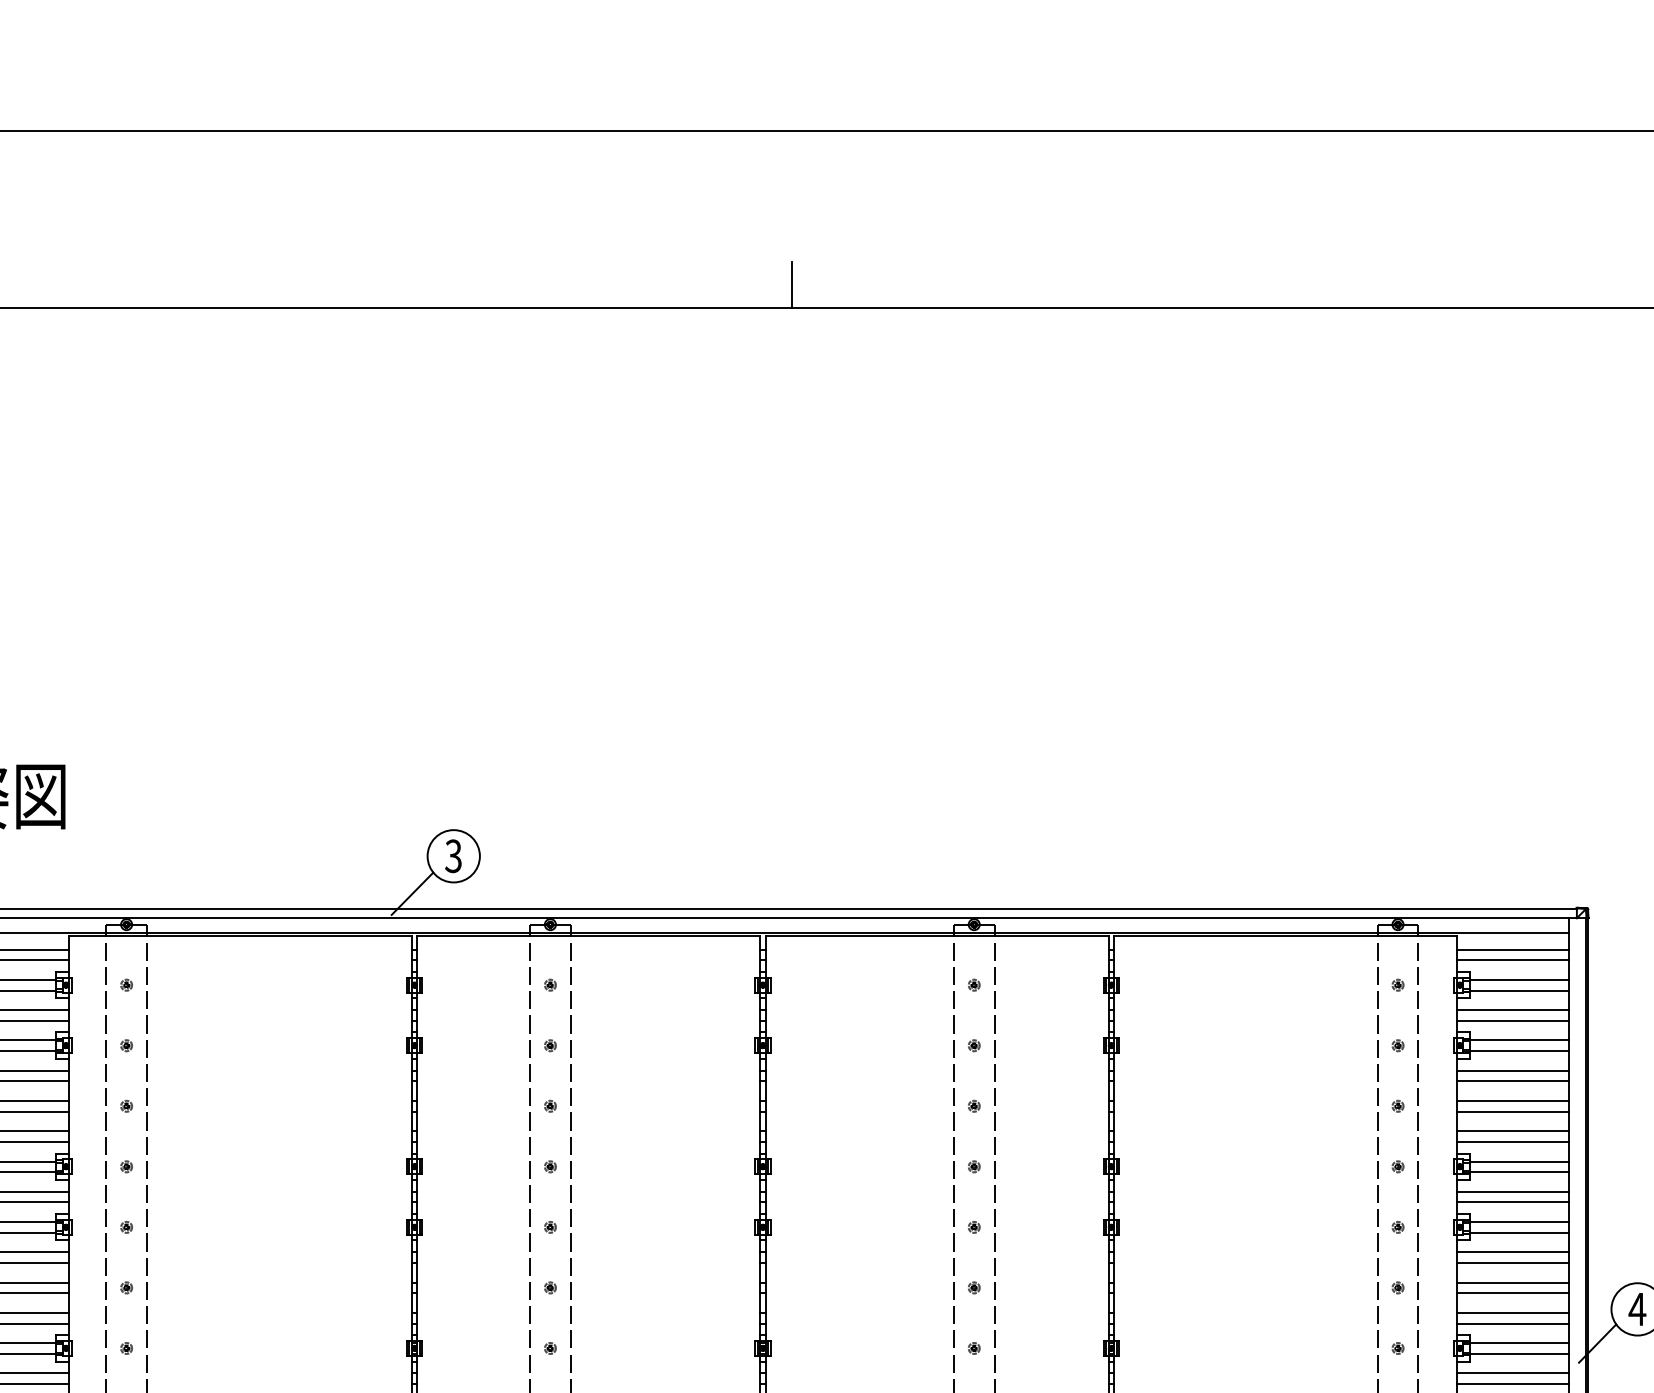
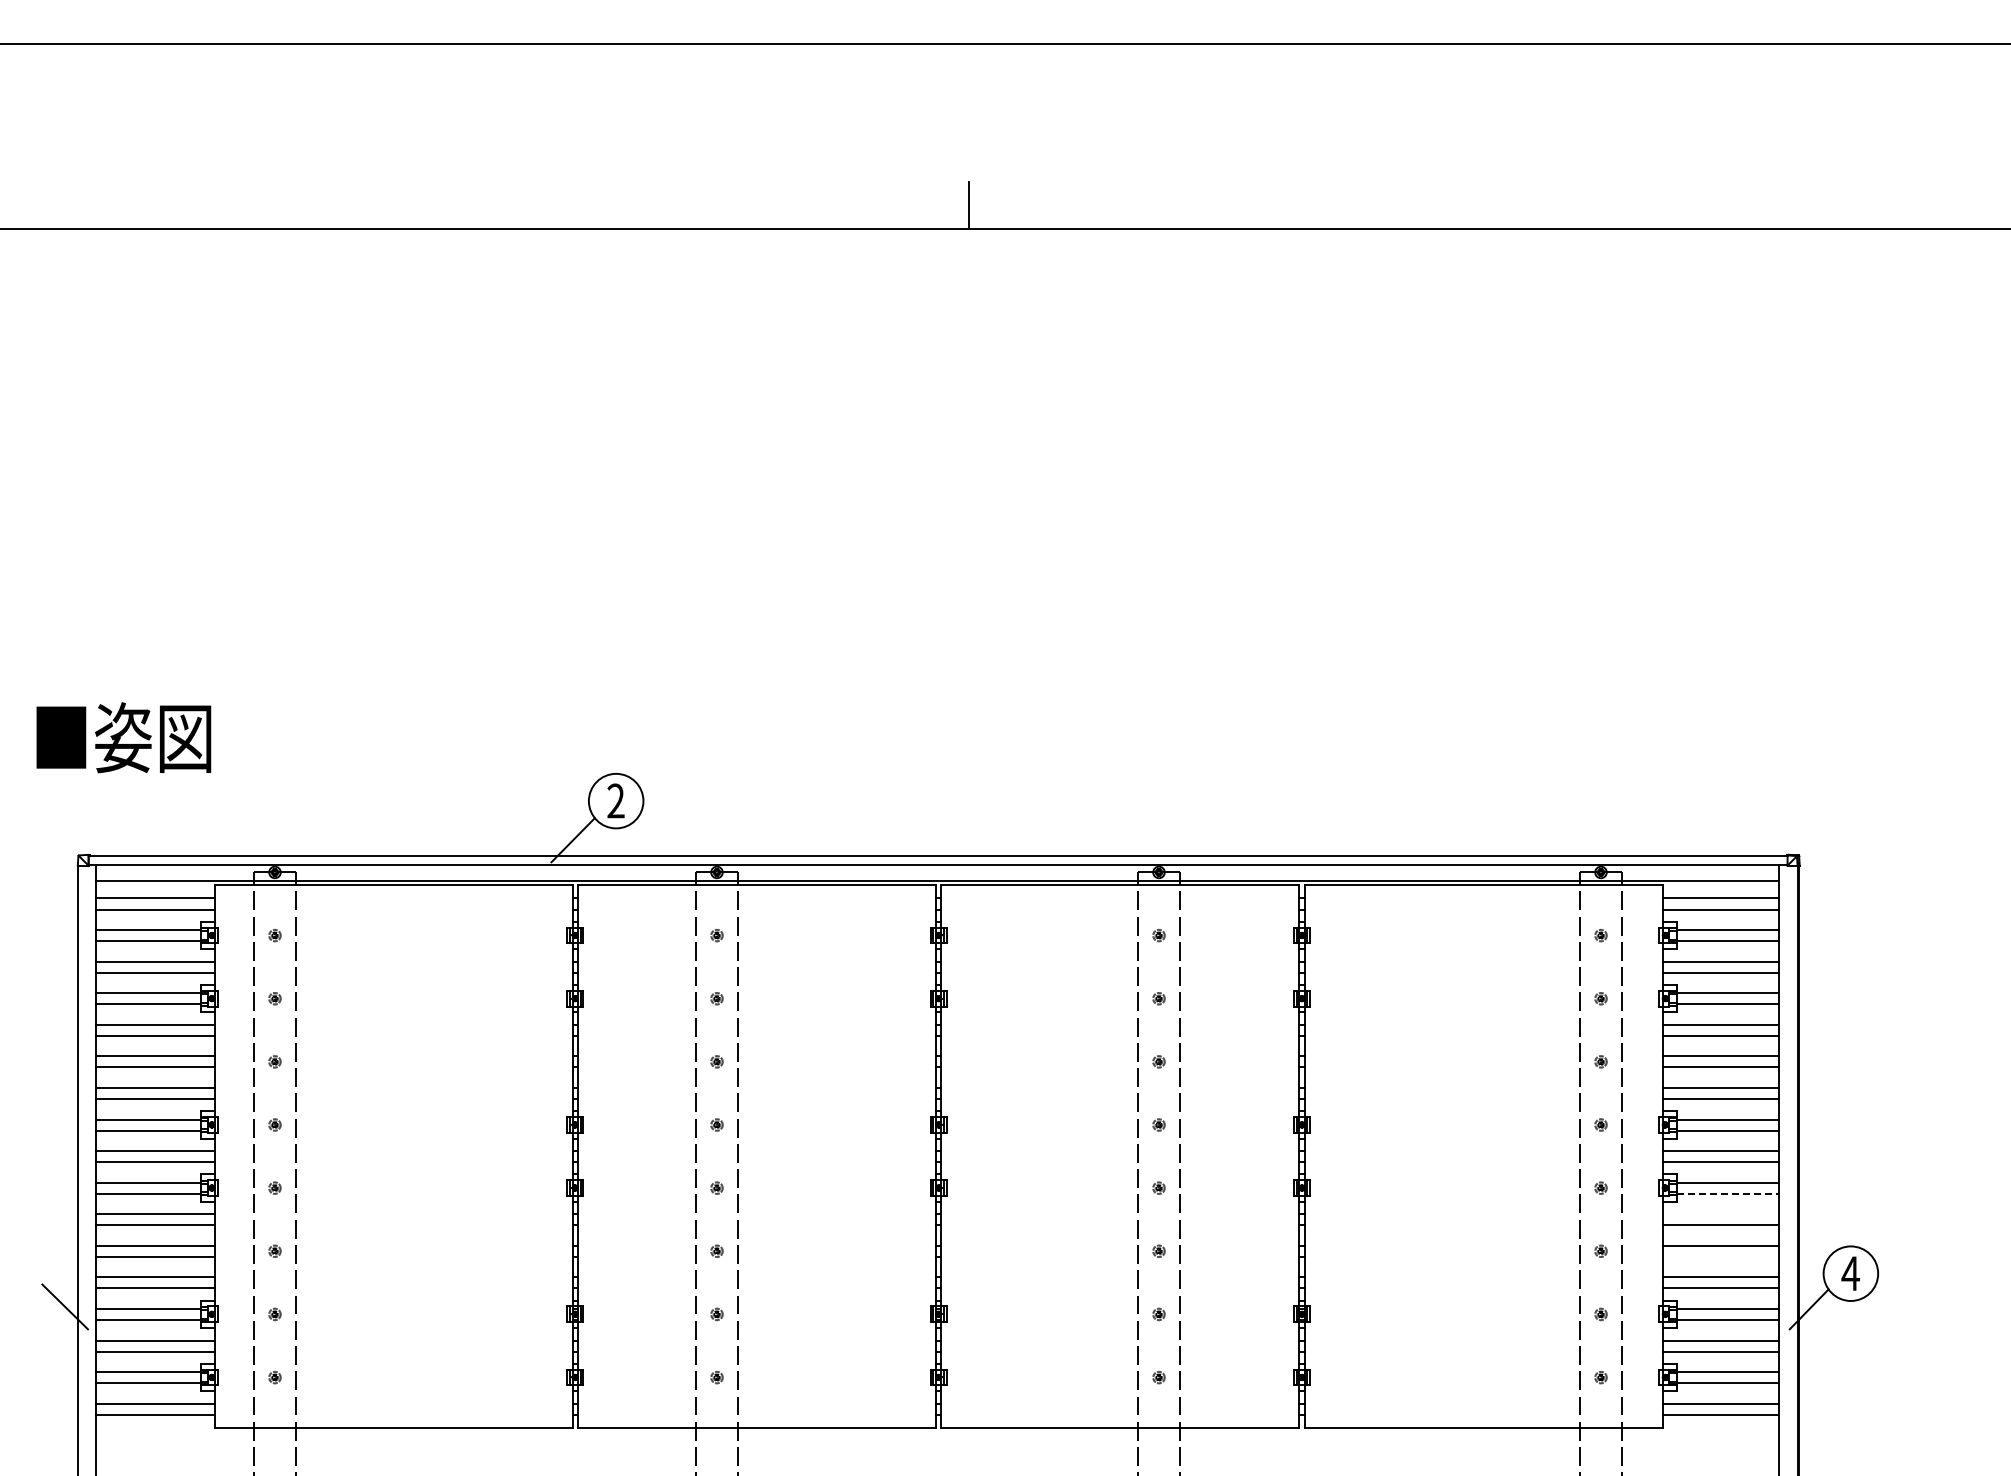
text: (453, 856) -> (615, 801), 3 -> 2
line: (1520, 1232) -> (1728, 1193), solid -> dashed
line: (1512, 1252) -> (1720, 1214), removed
line: (1512, 1292) -> (1720, 1256), removed

